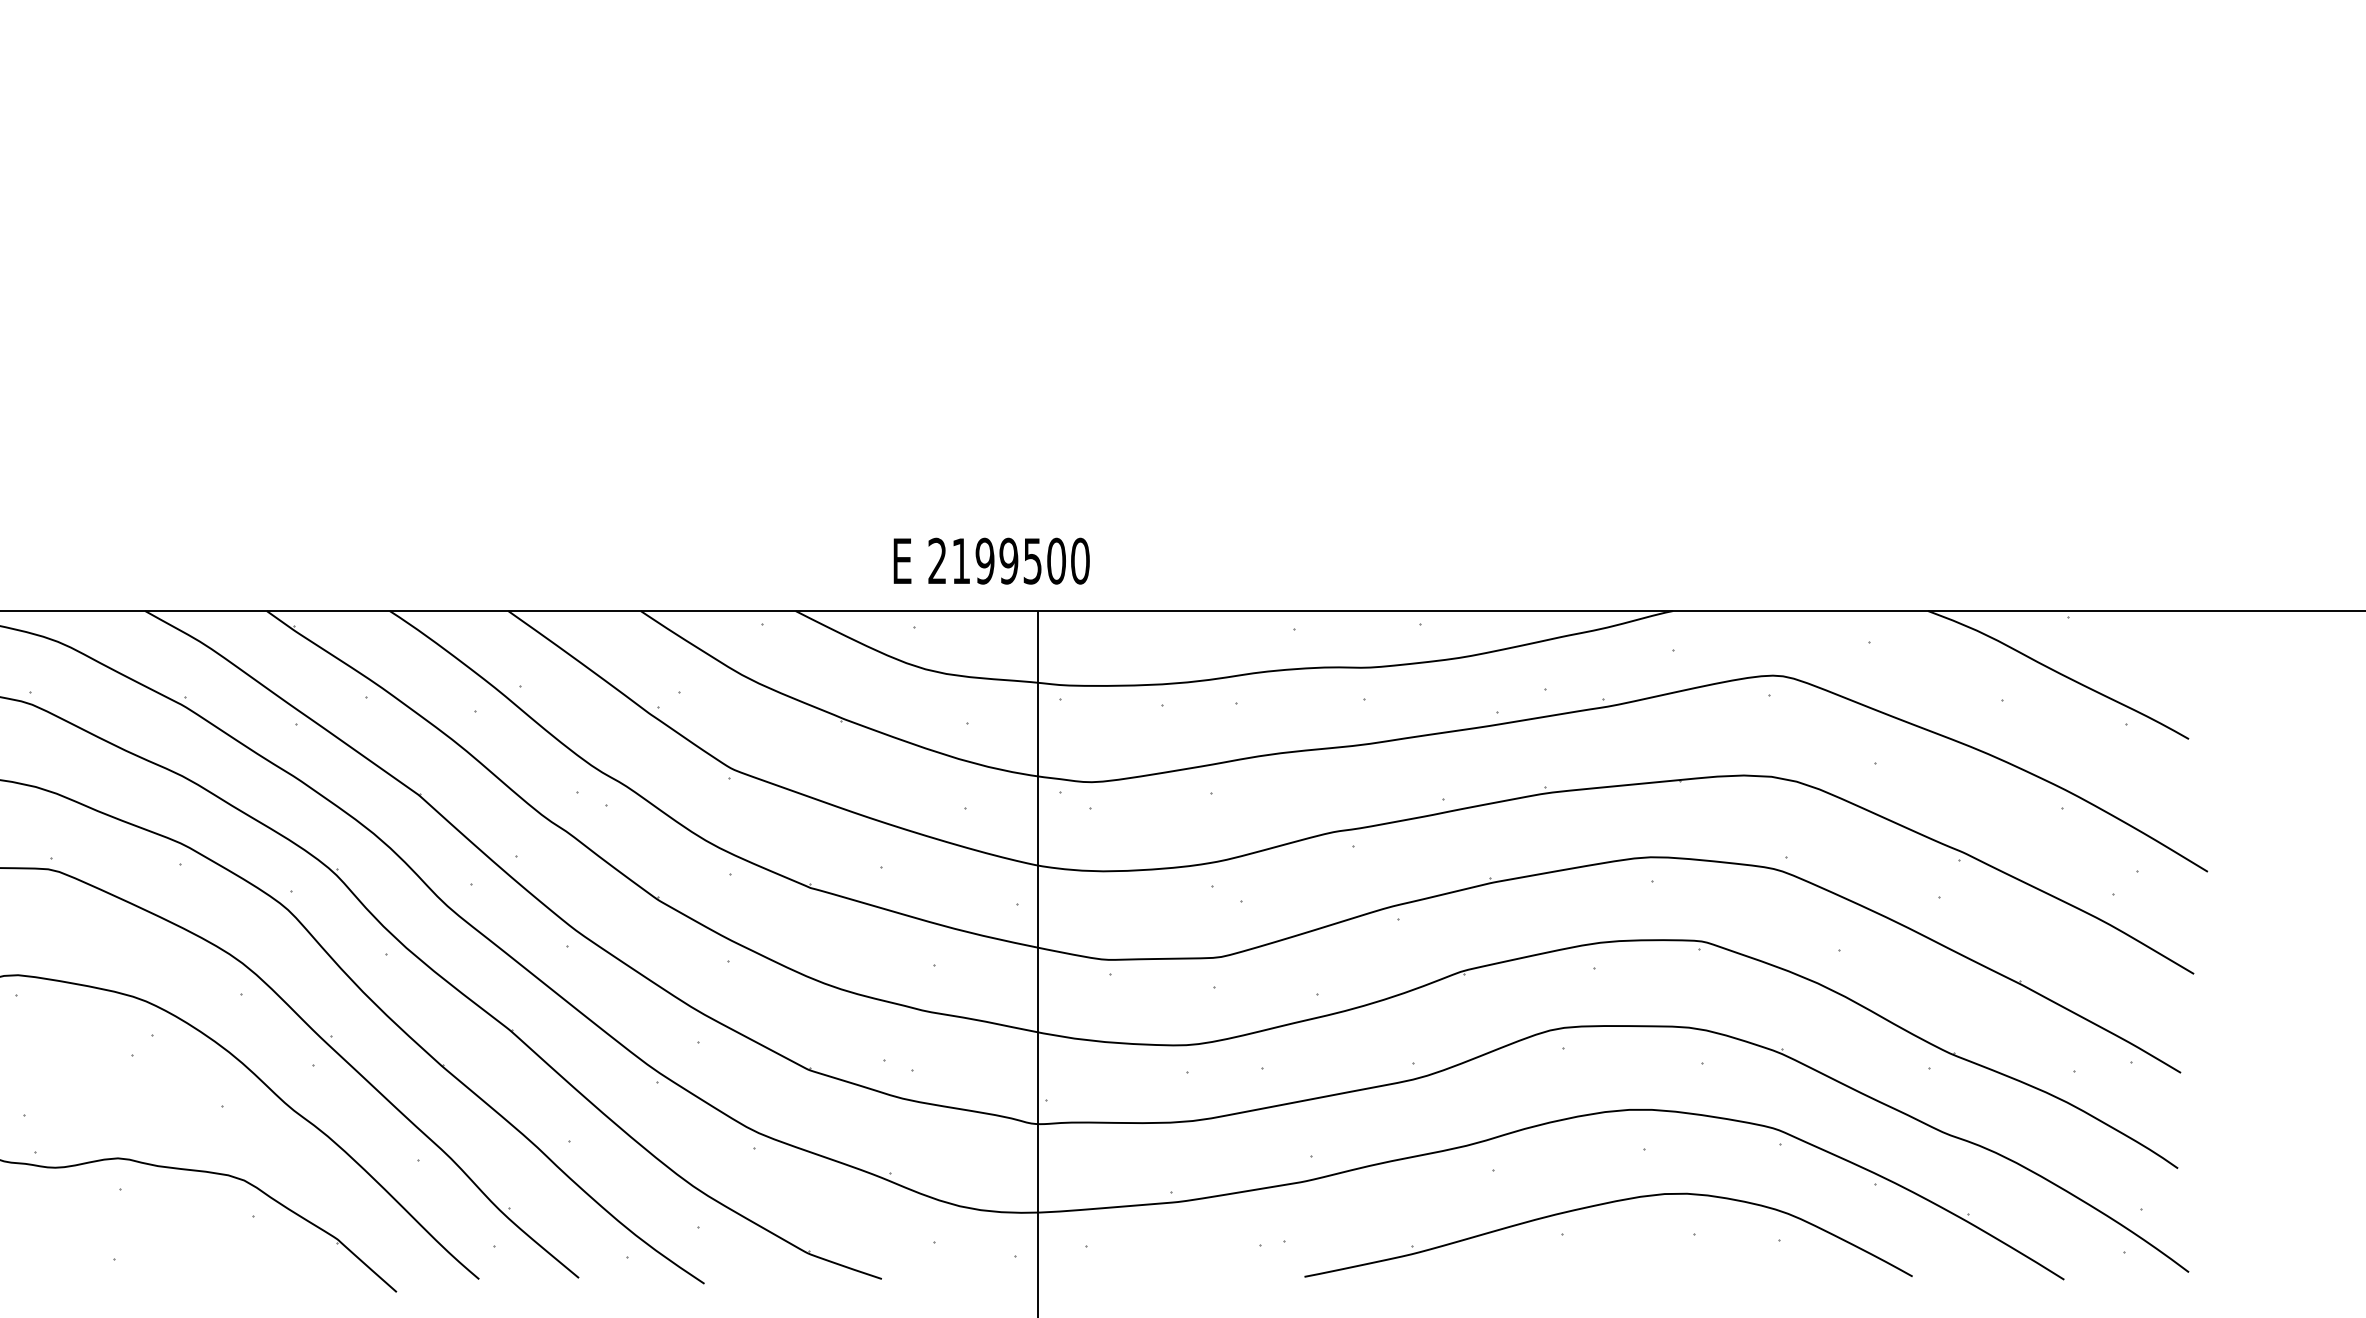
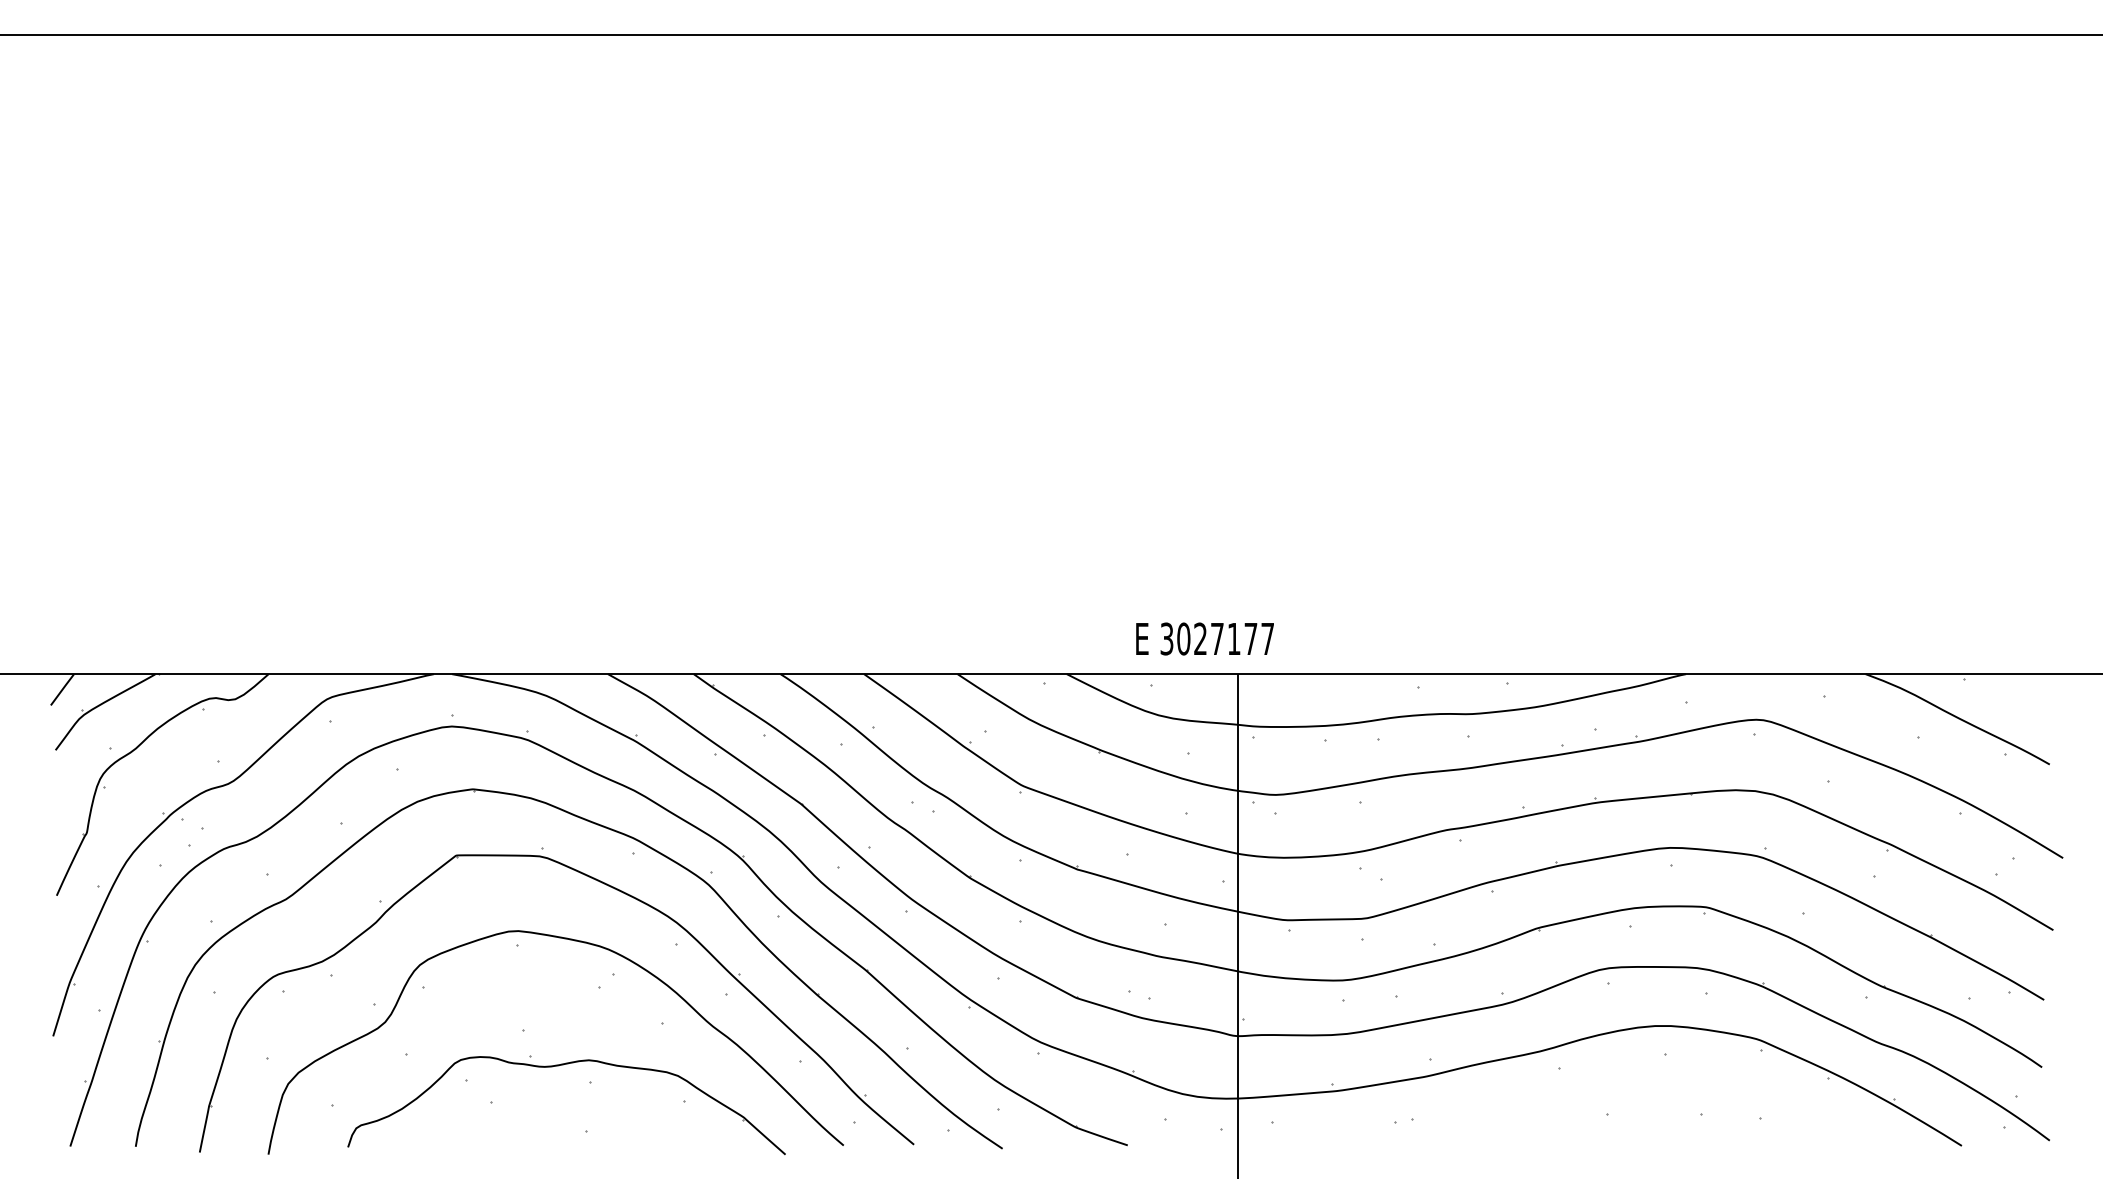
text: (1009, 560) -> (1217, 638), 2199500 -> 3027177
part: (1604, 1205) -> (1637, 1093), removed

